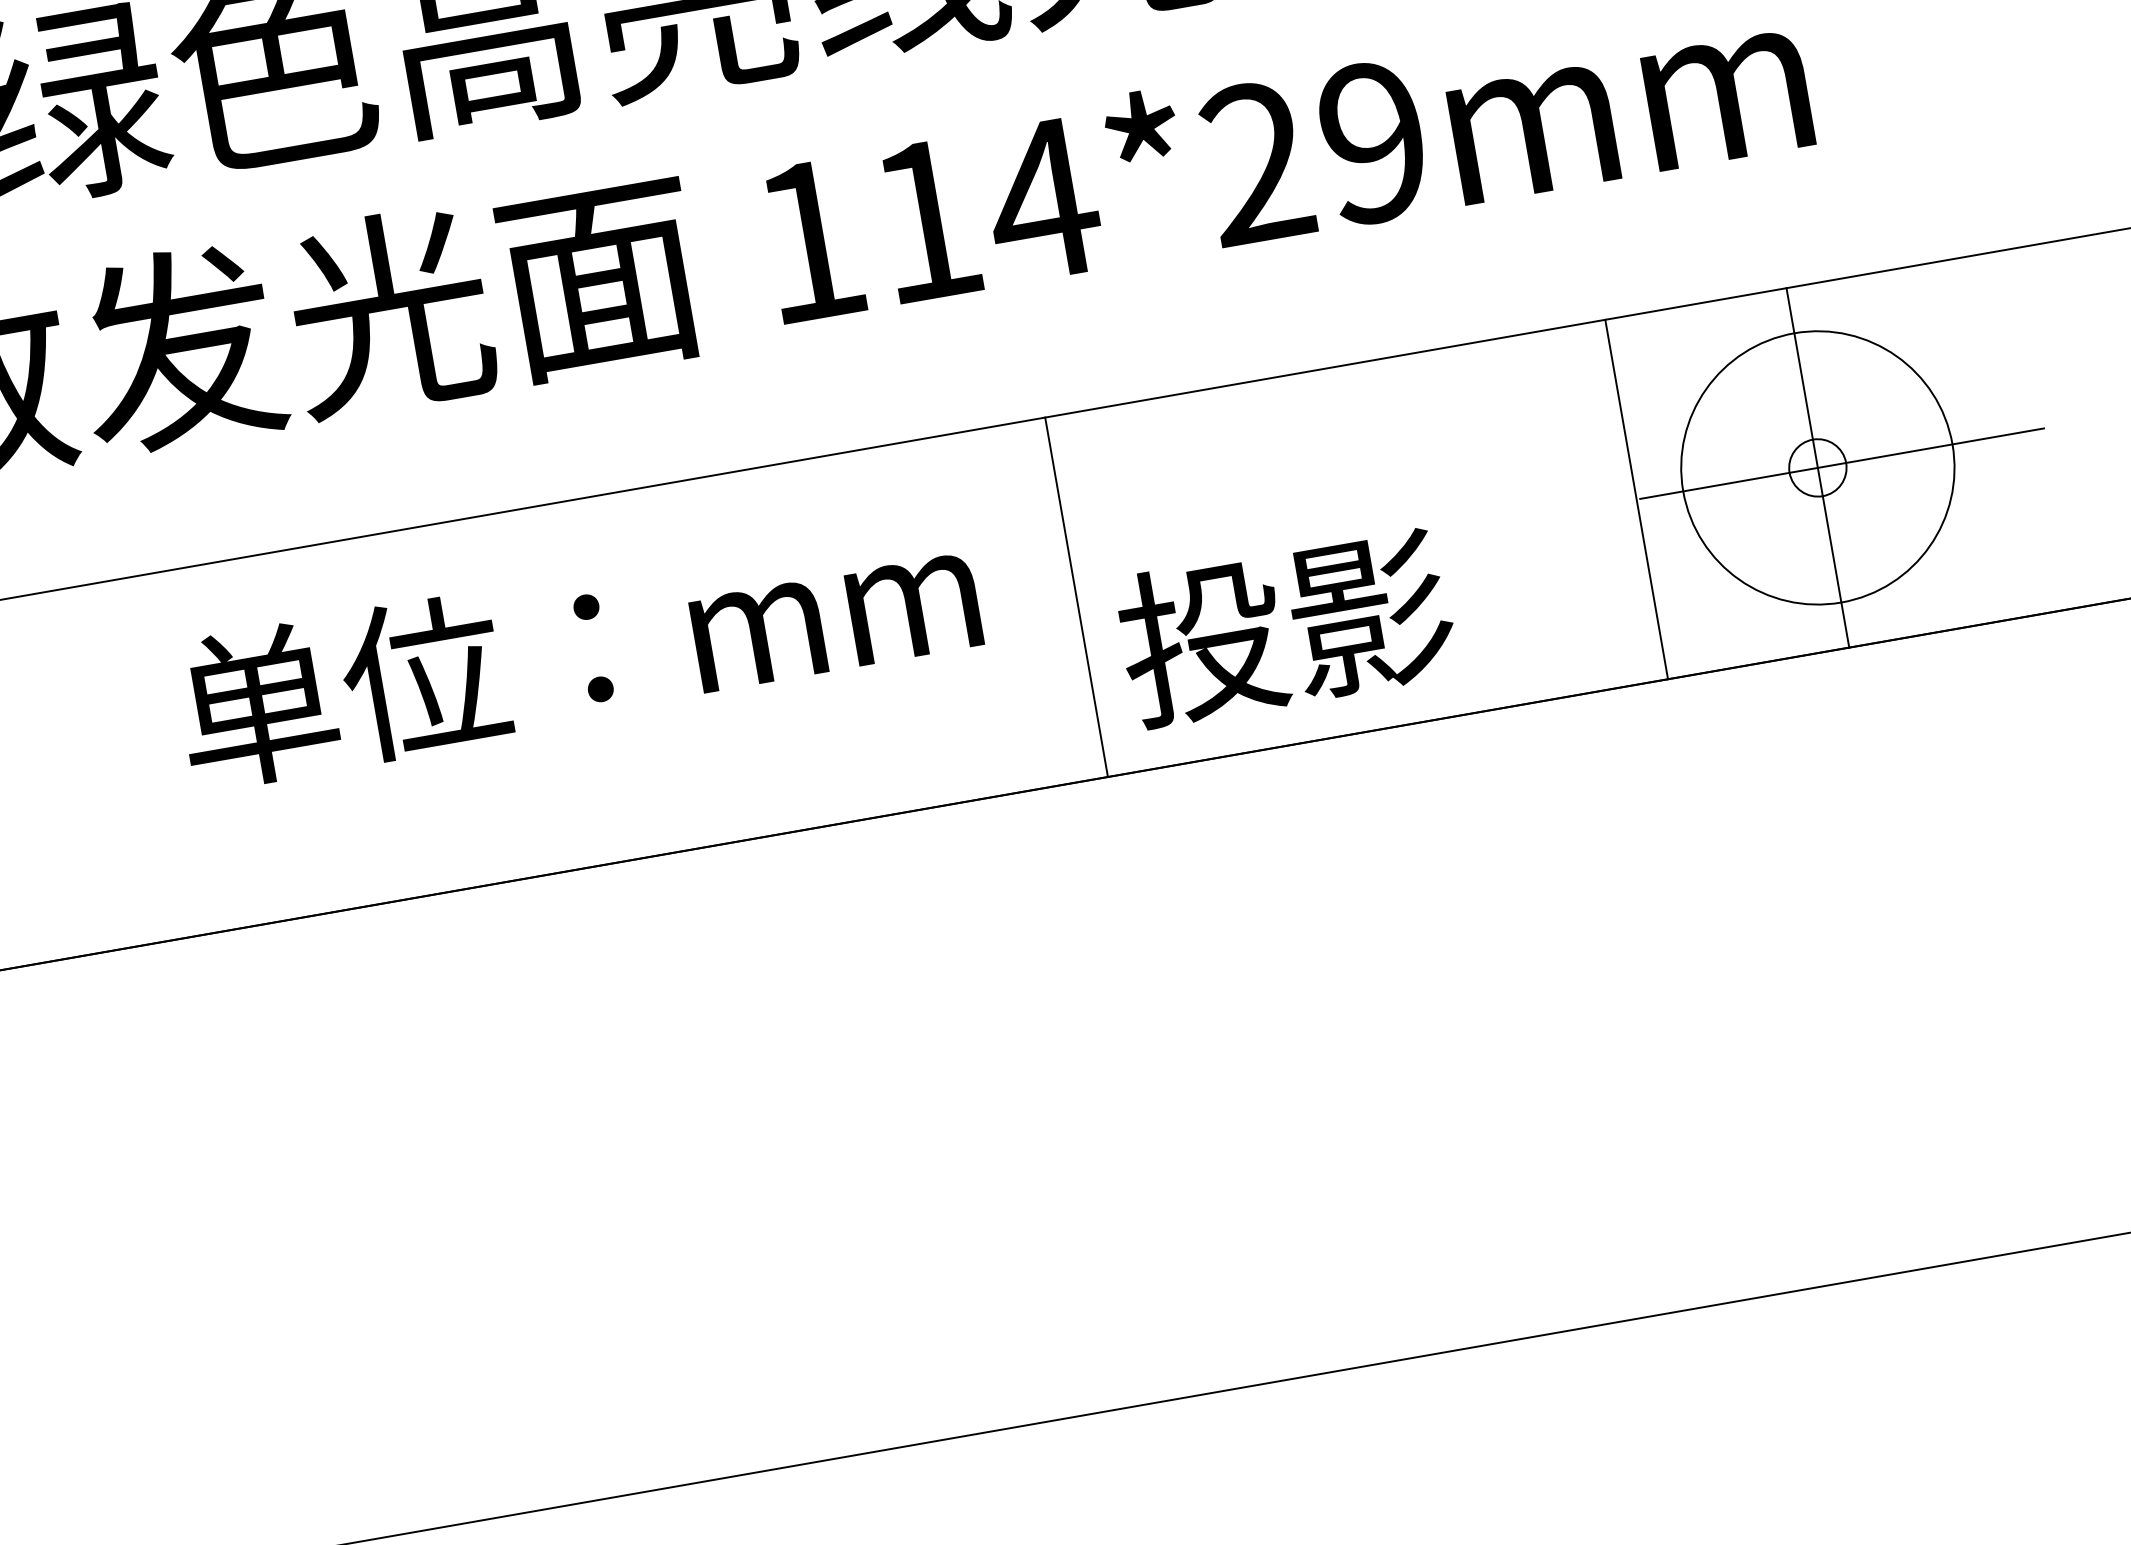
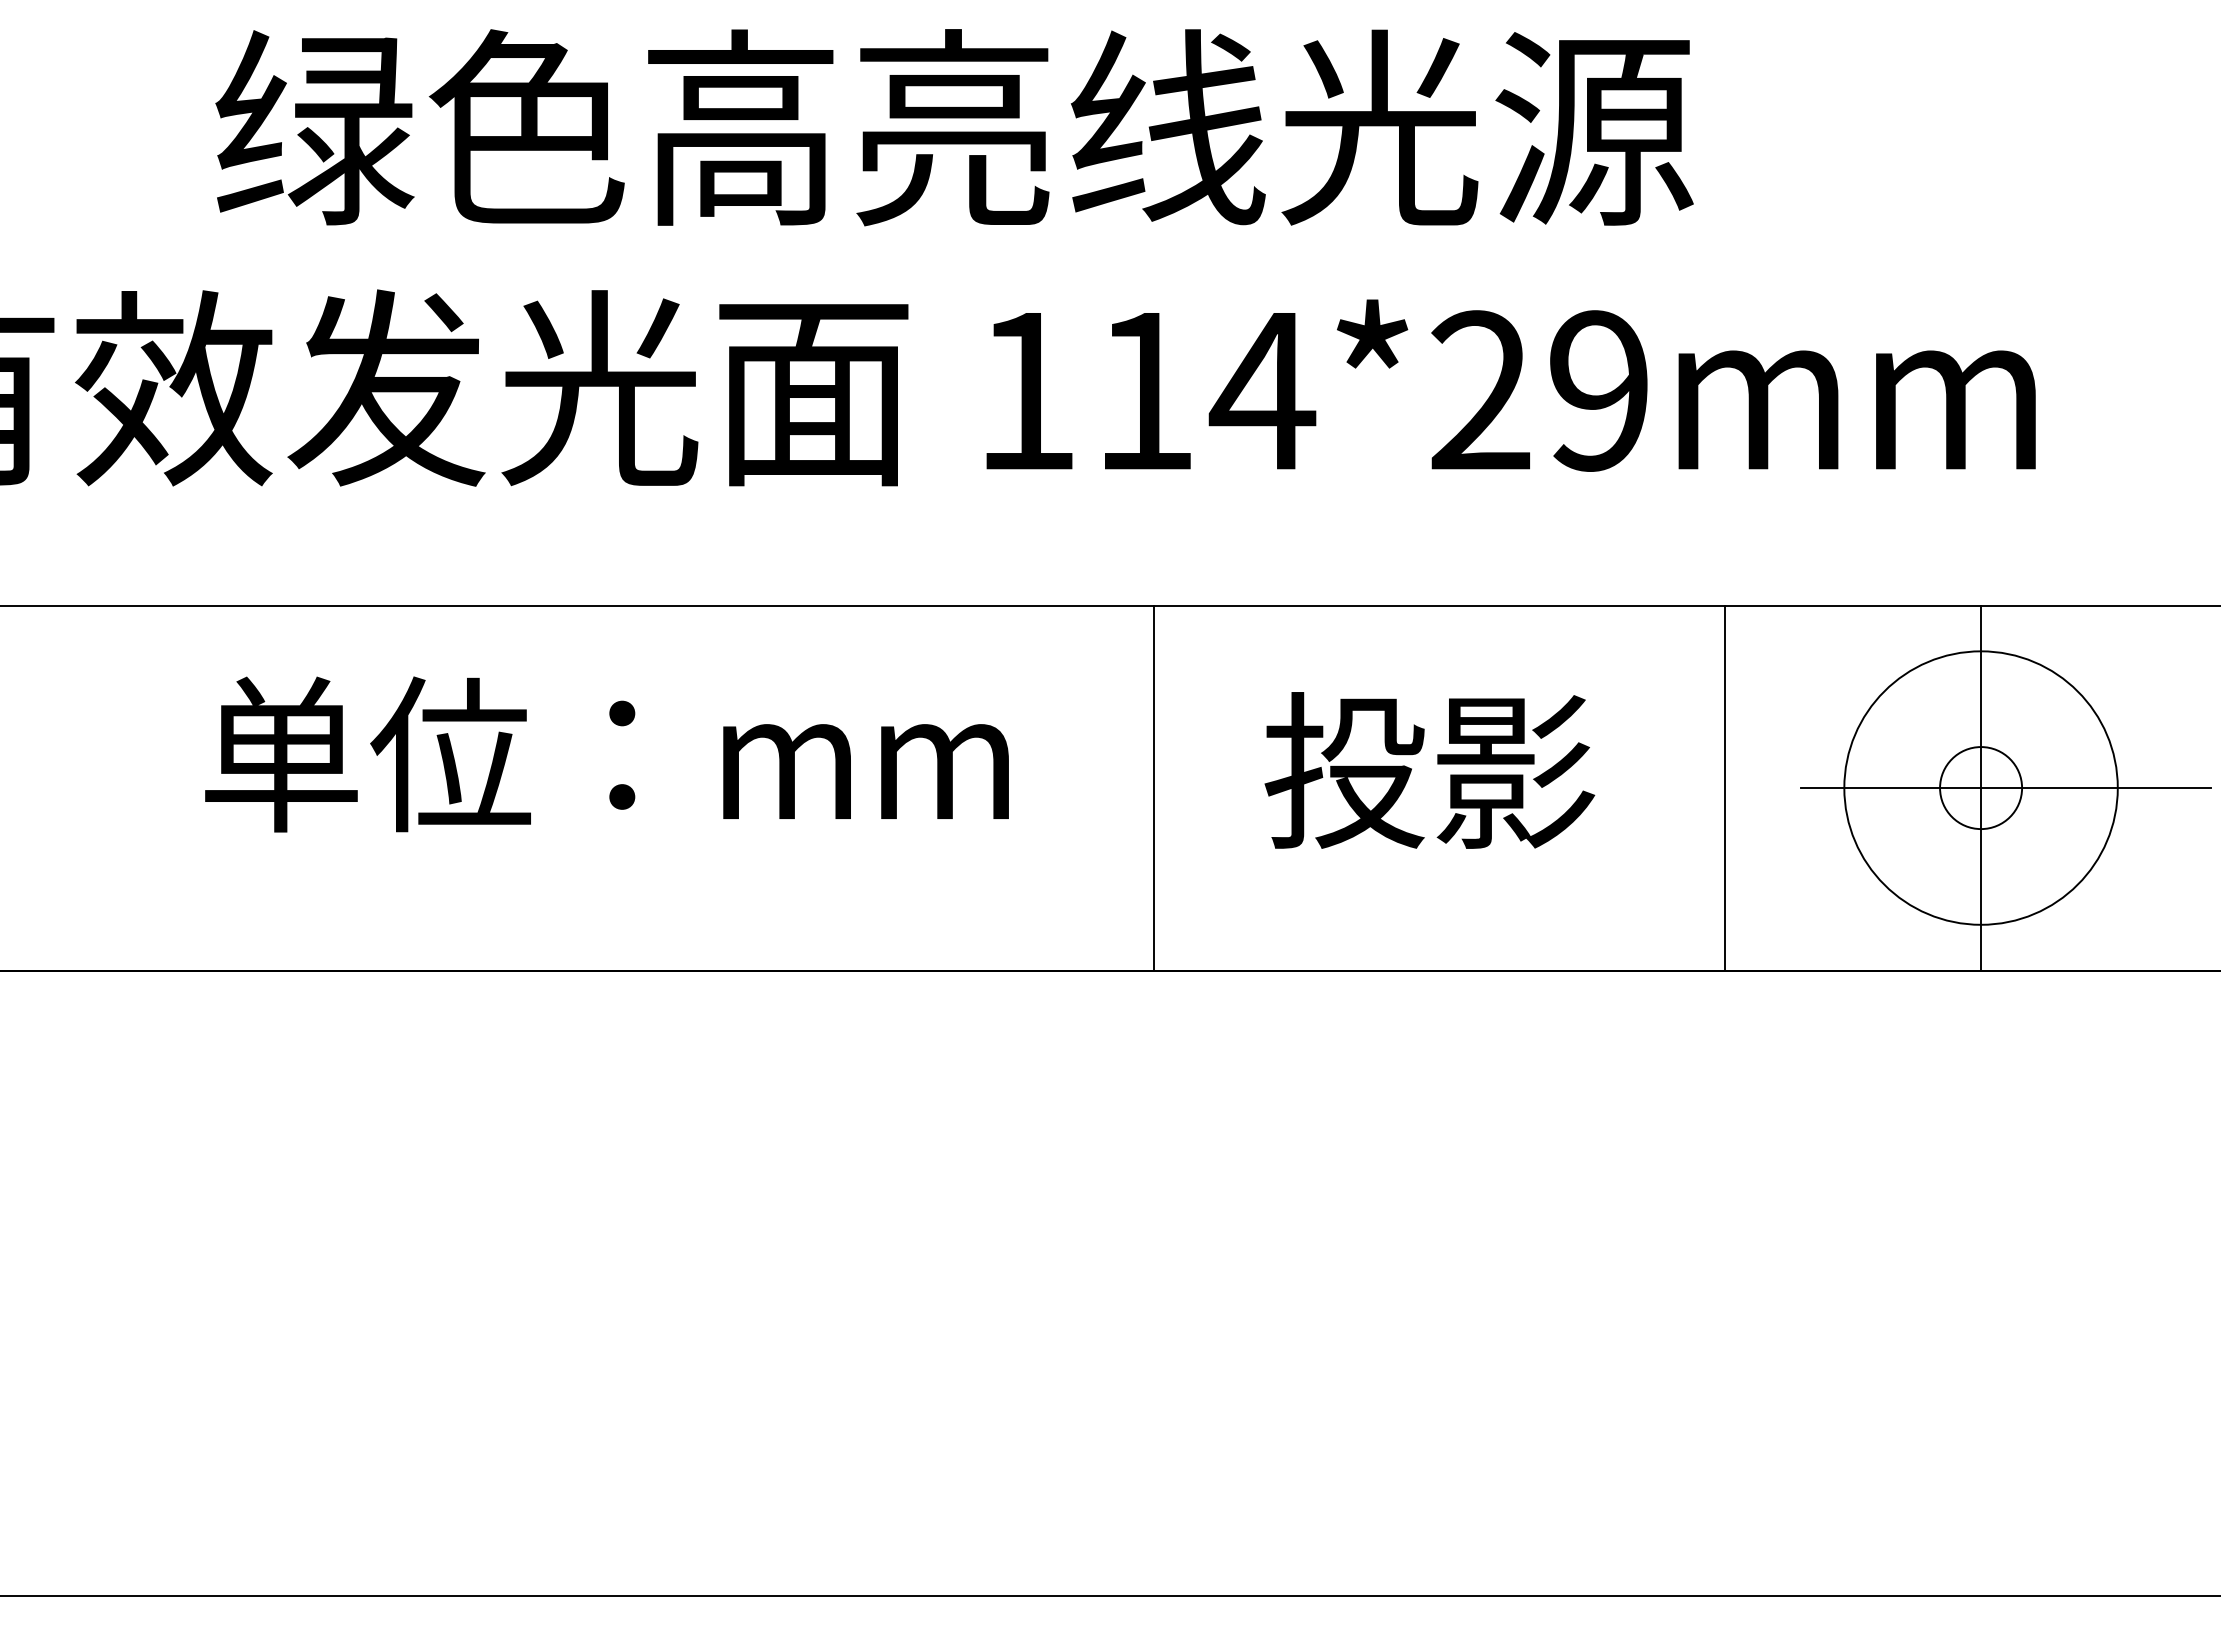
circle: (1818, 468) -> (1981, 788), size x1.43
line: (1637, 498) -> (1725, 787), moved
line: (1076, 596) -> (1154, 787), moved
text: (1286, 627) -> (1429, 770), moved
text: (577, 650) -> (606, 754), moved

